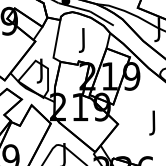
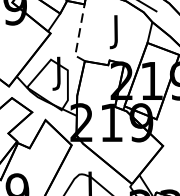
line: (56, 43) -> (79, 36), solid -> dashed

